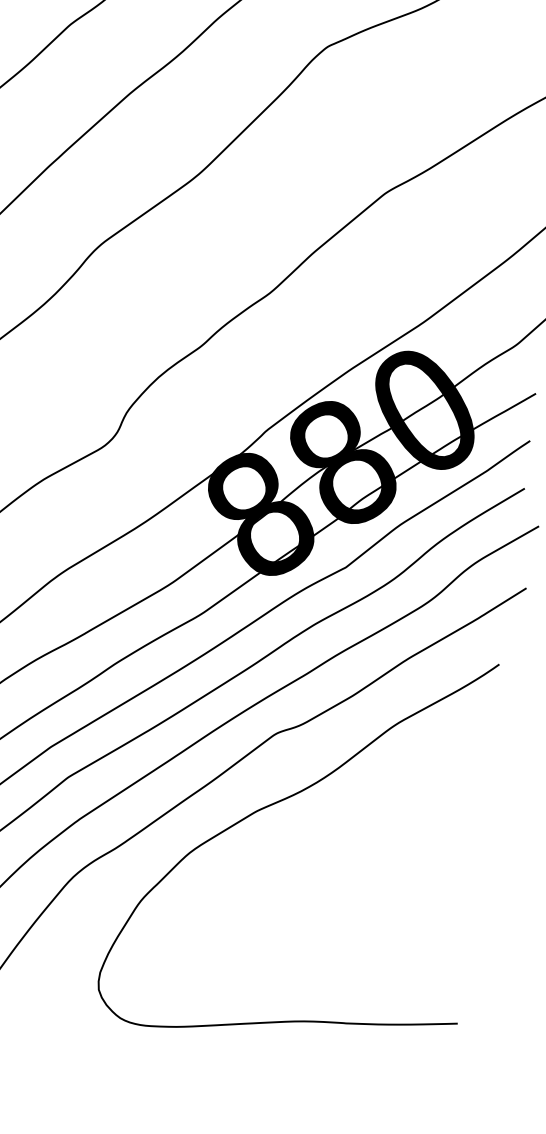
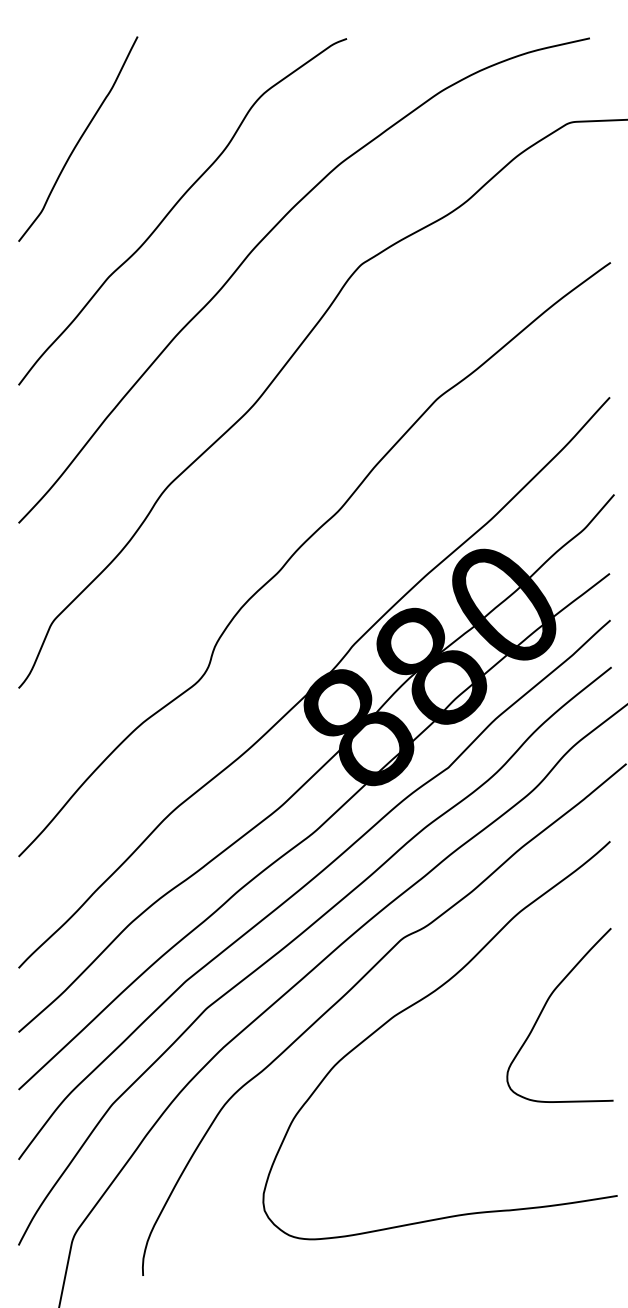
curve: (409, 824) -> (544, 1008), added

